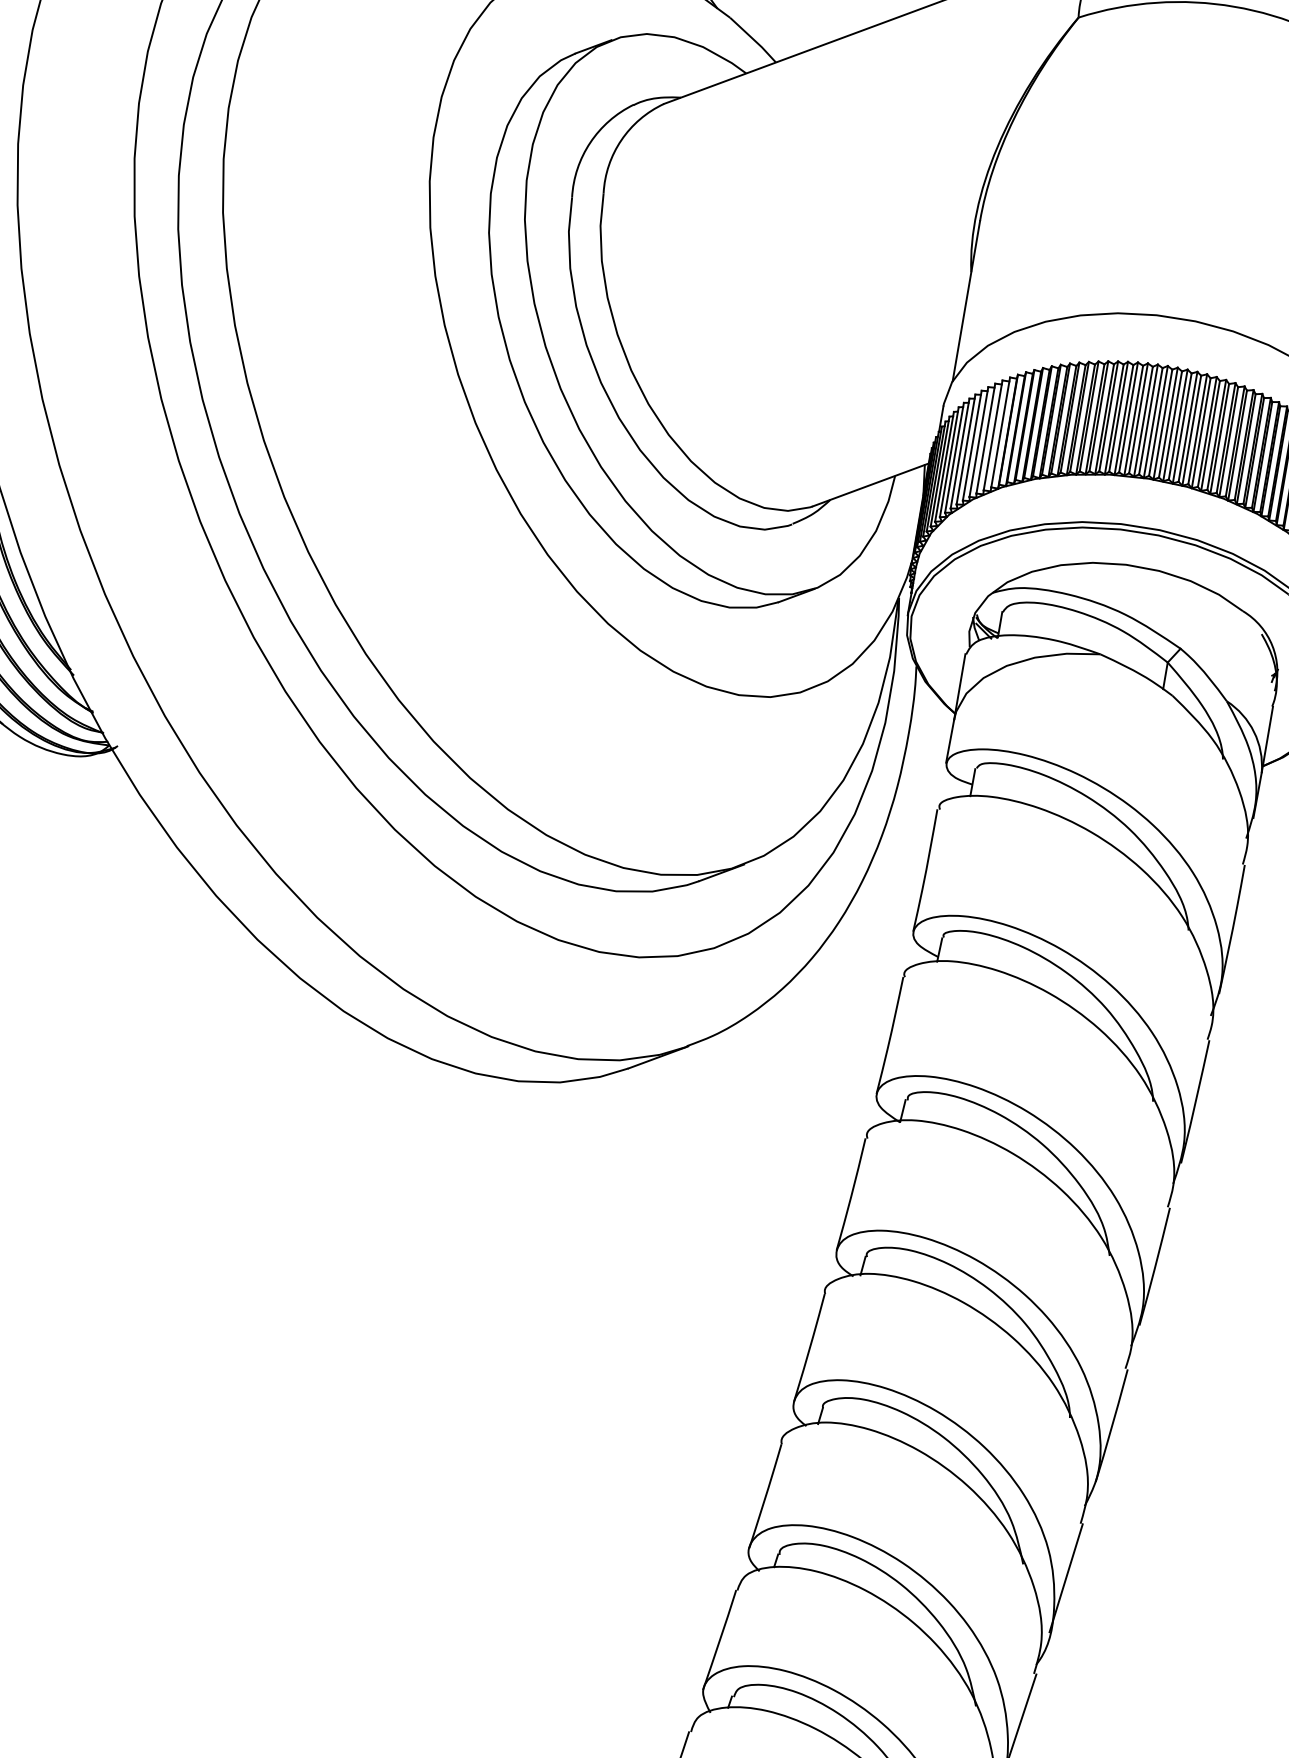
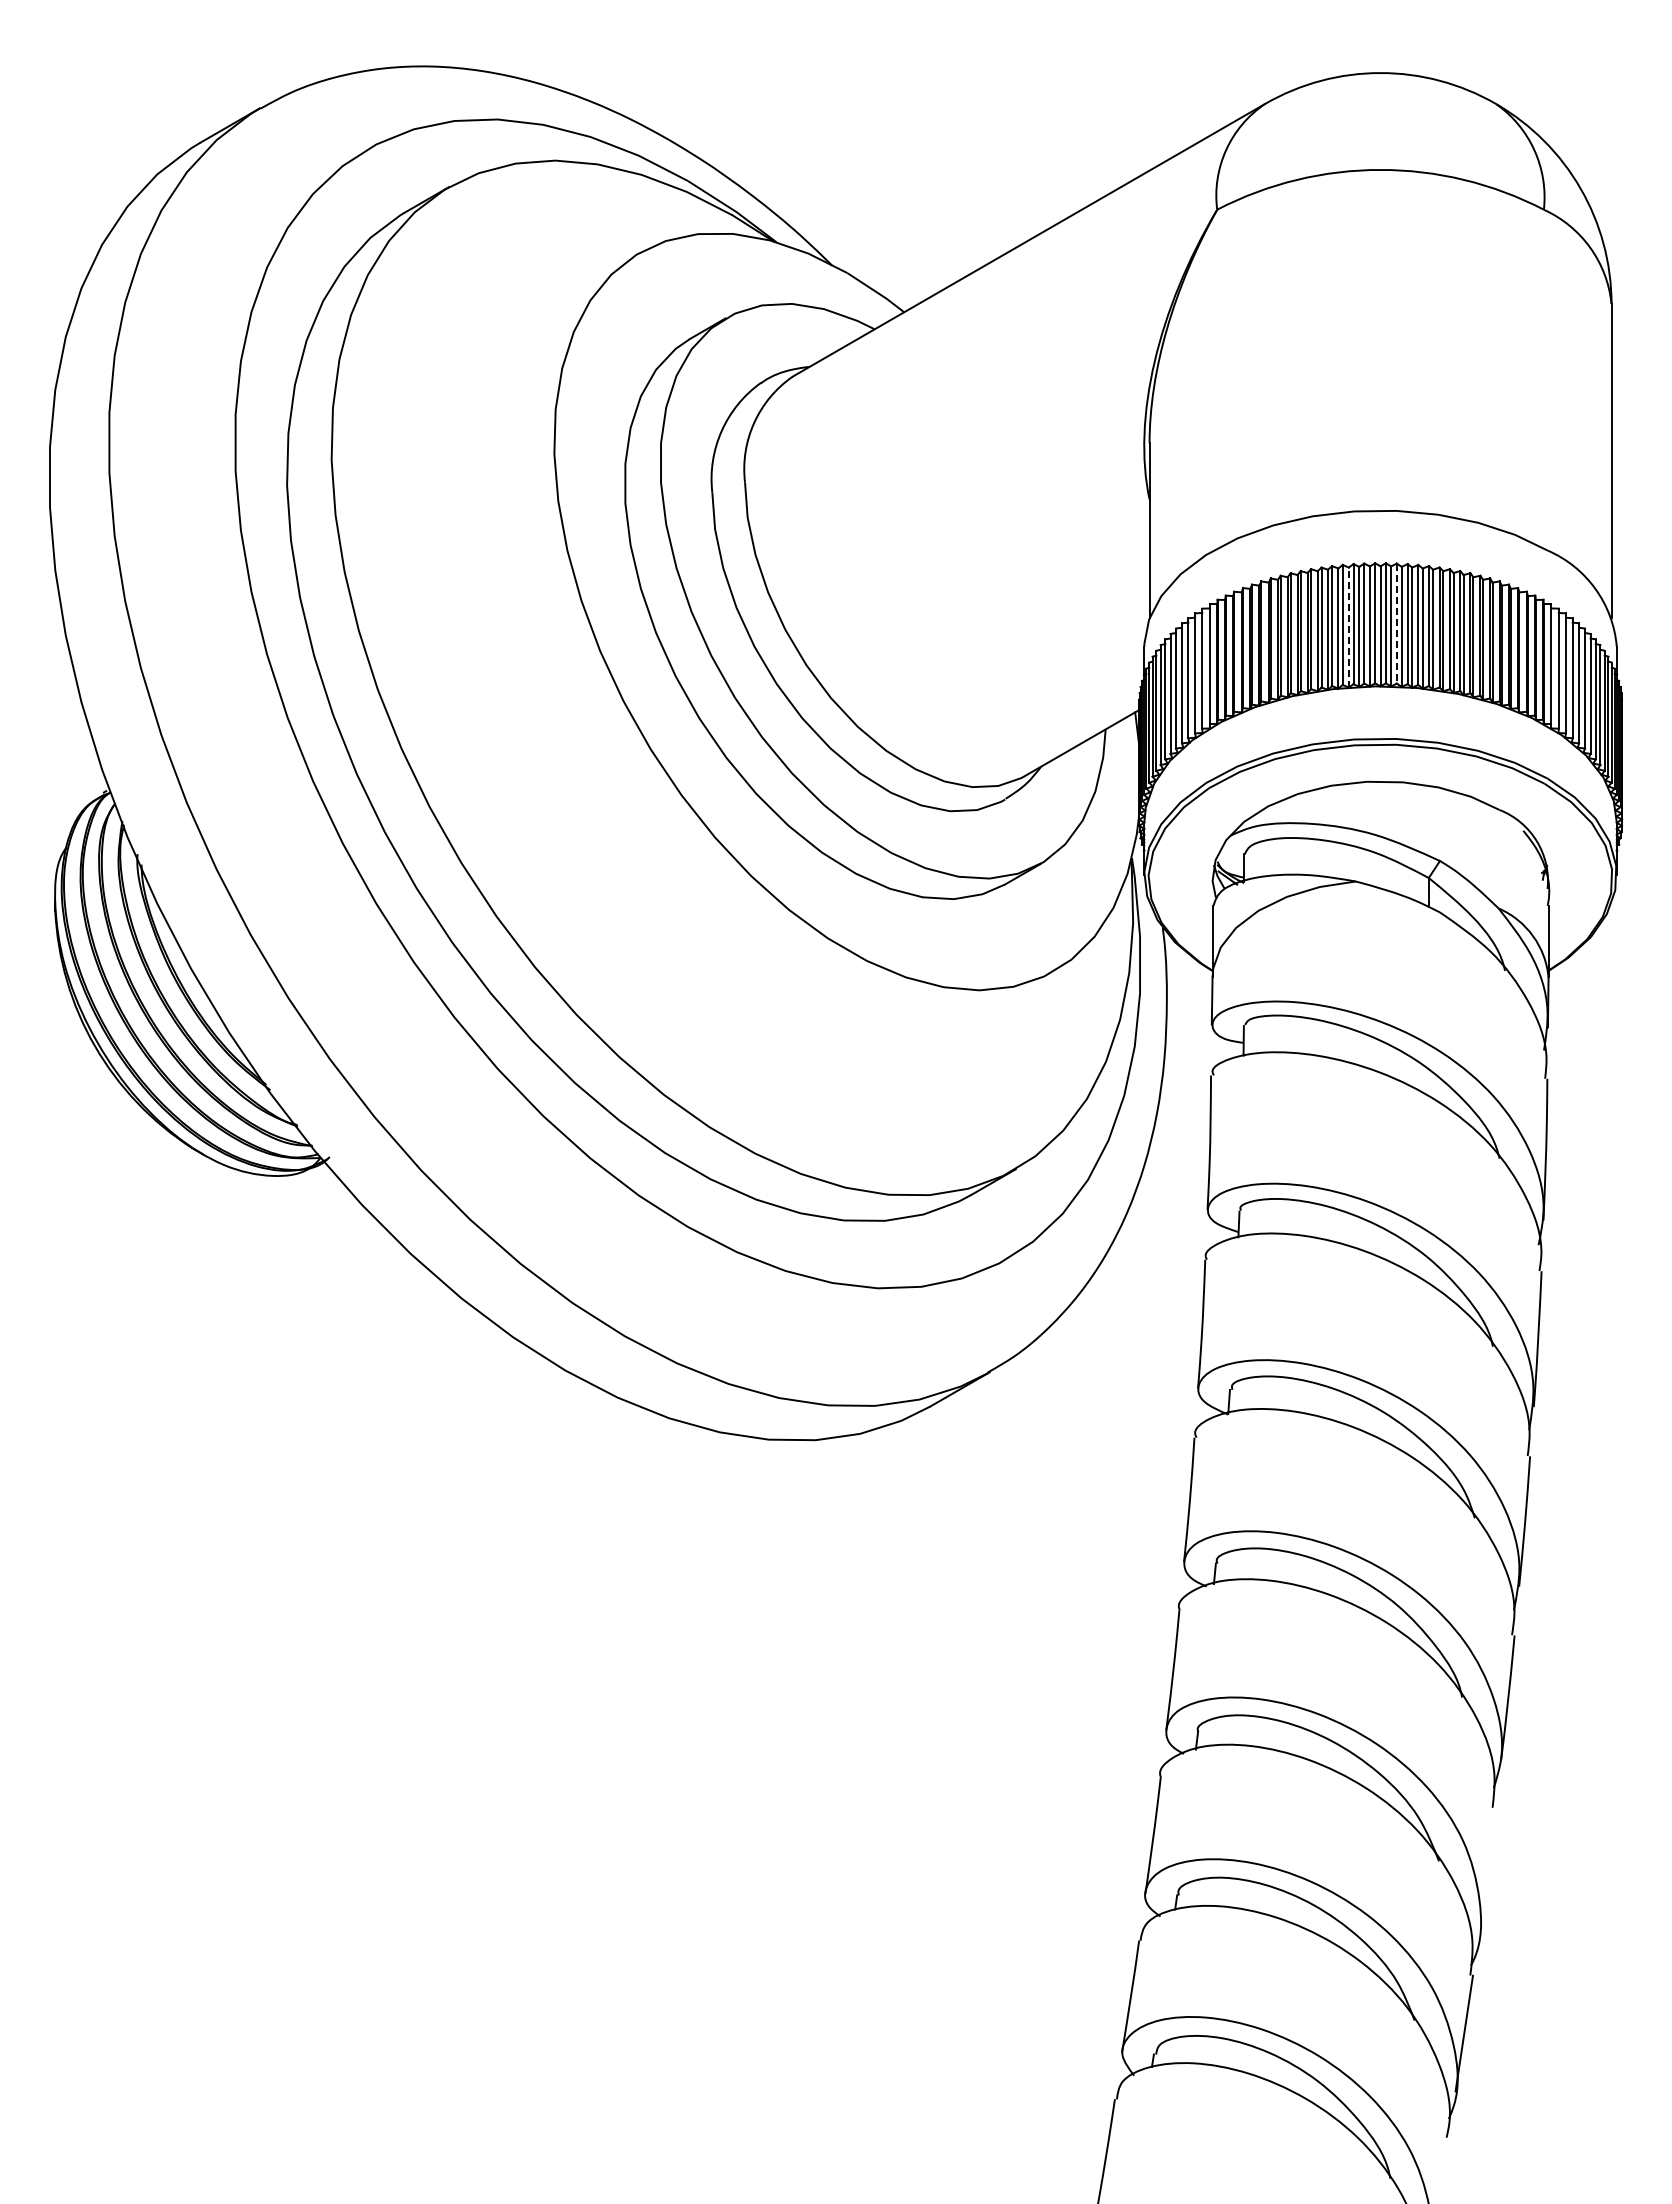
line: (1133, 420) -> (1348, 627), solid -> dashed
line: (1177, 425) -> (1396, 624), solid -> dashed
line: (1065, 1577) -> (1486, 1867), removed

